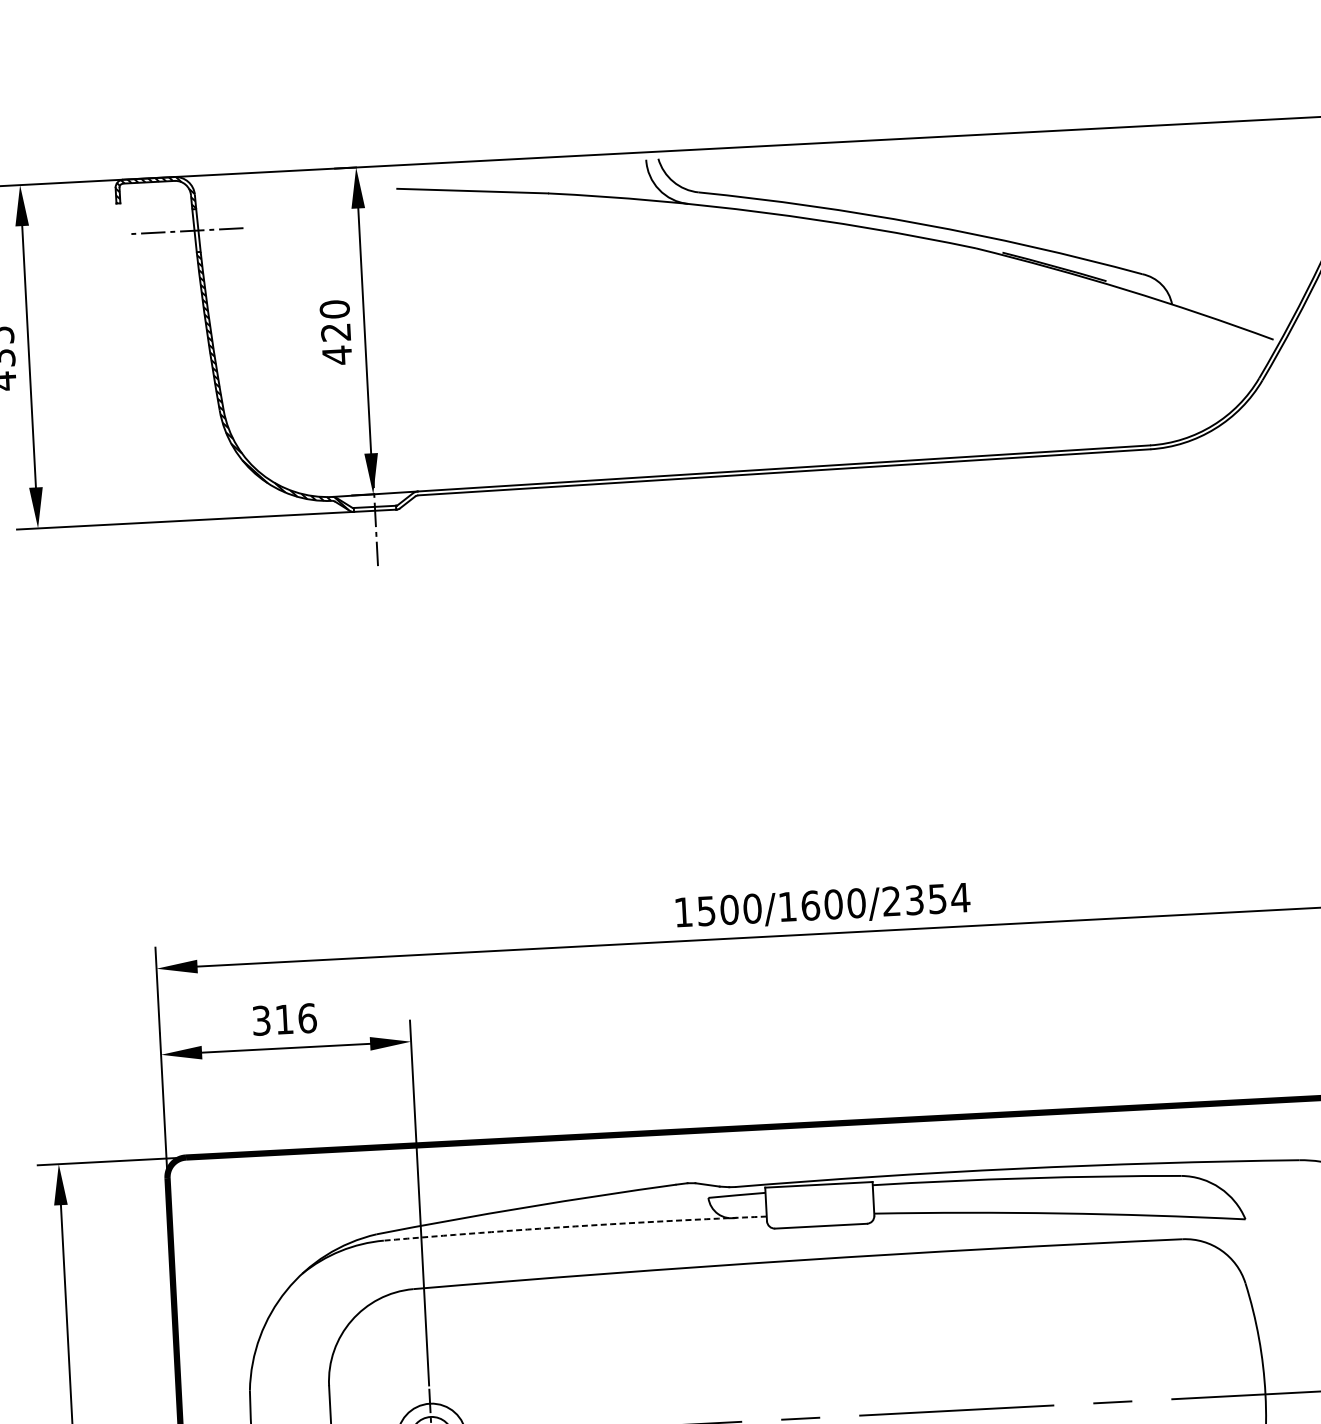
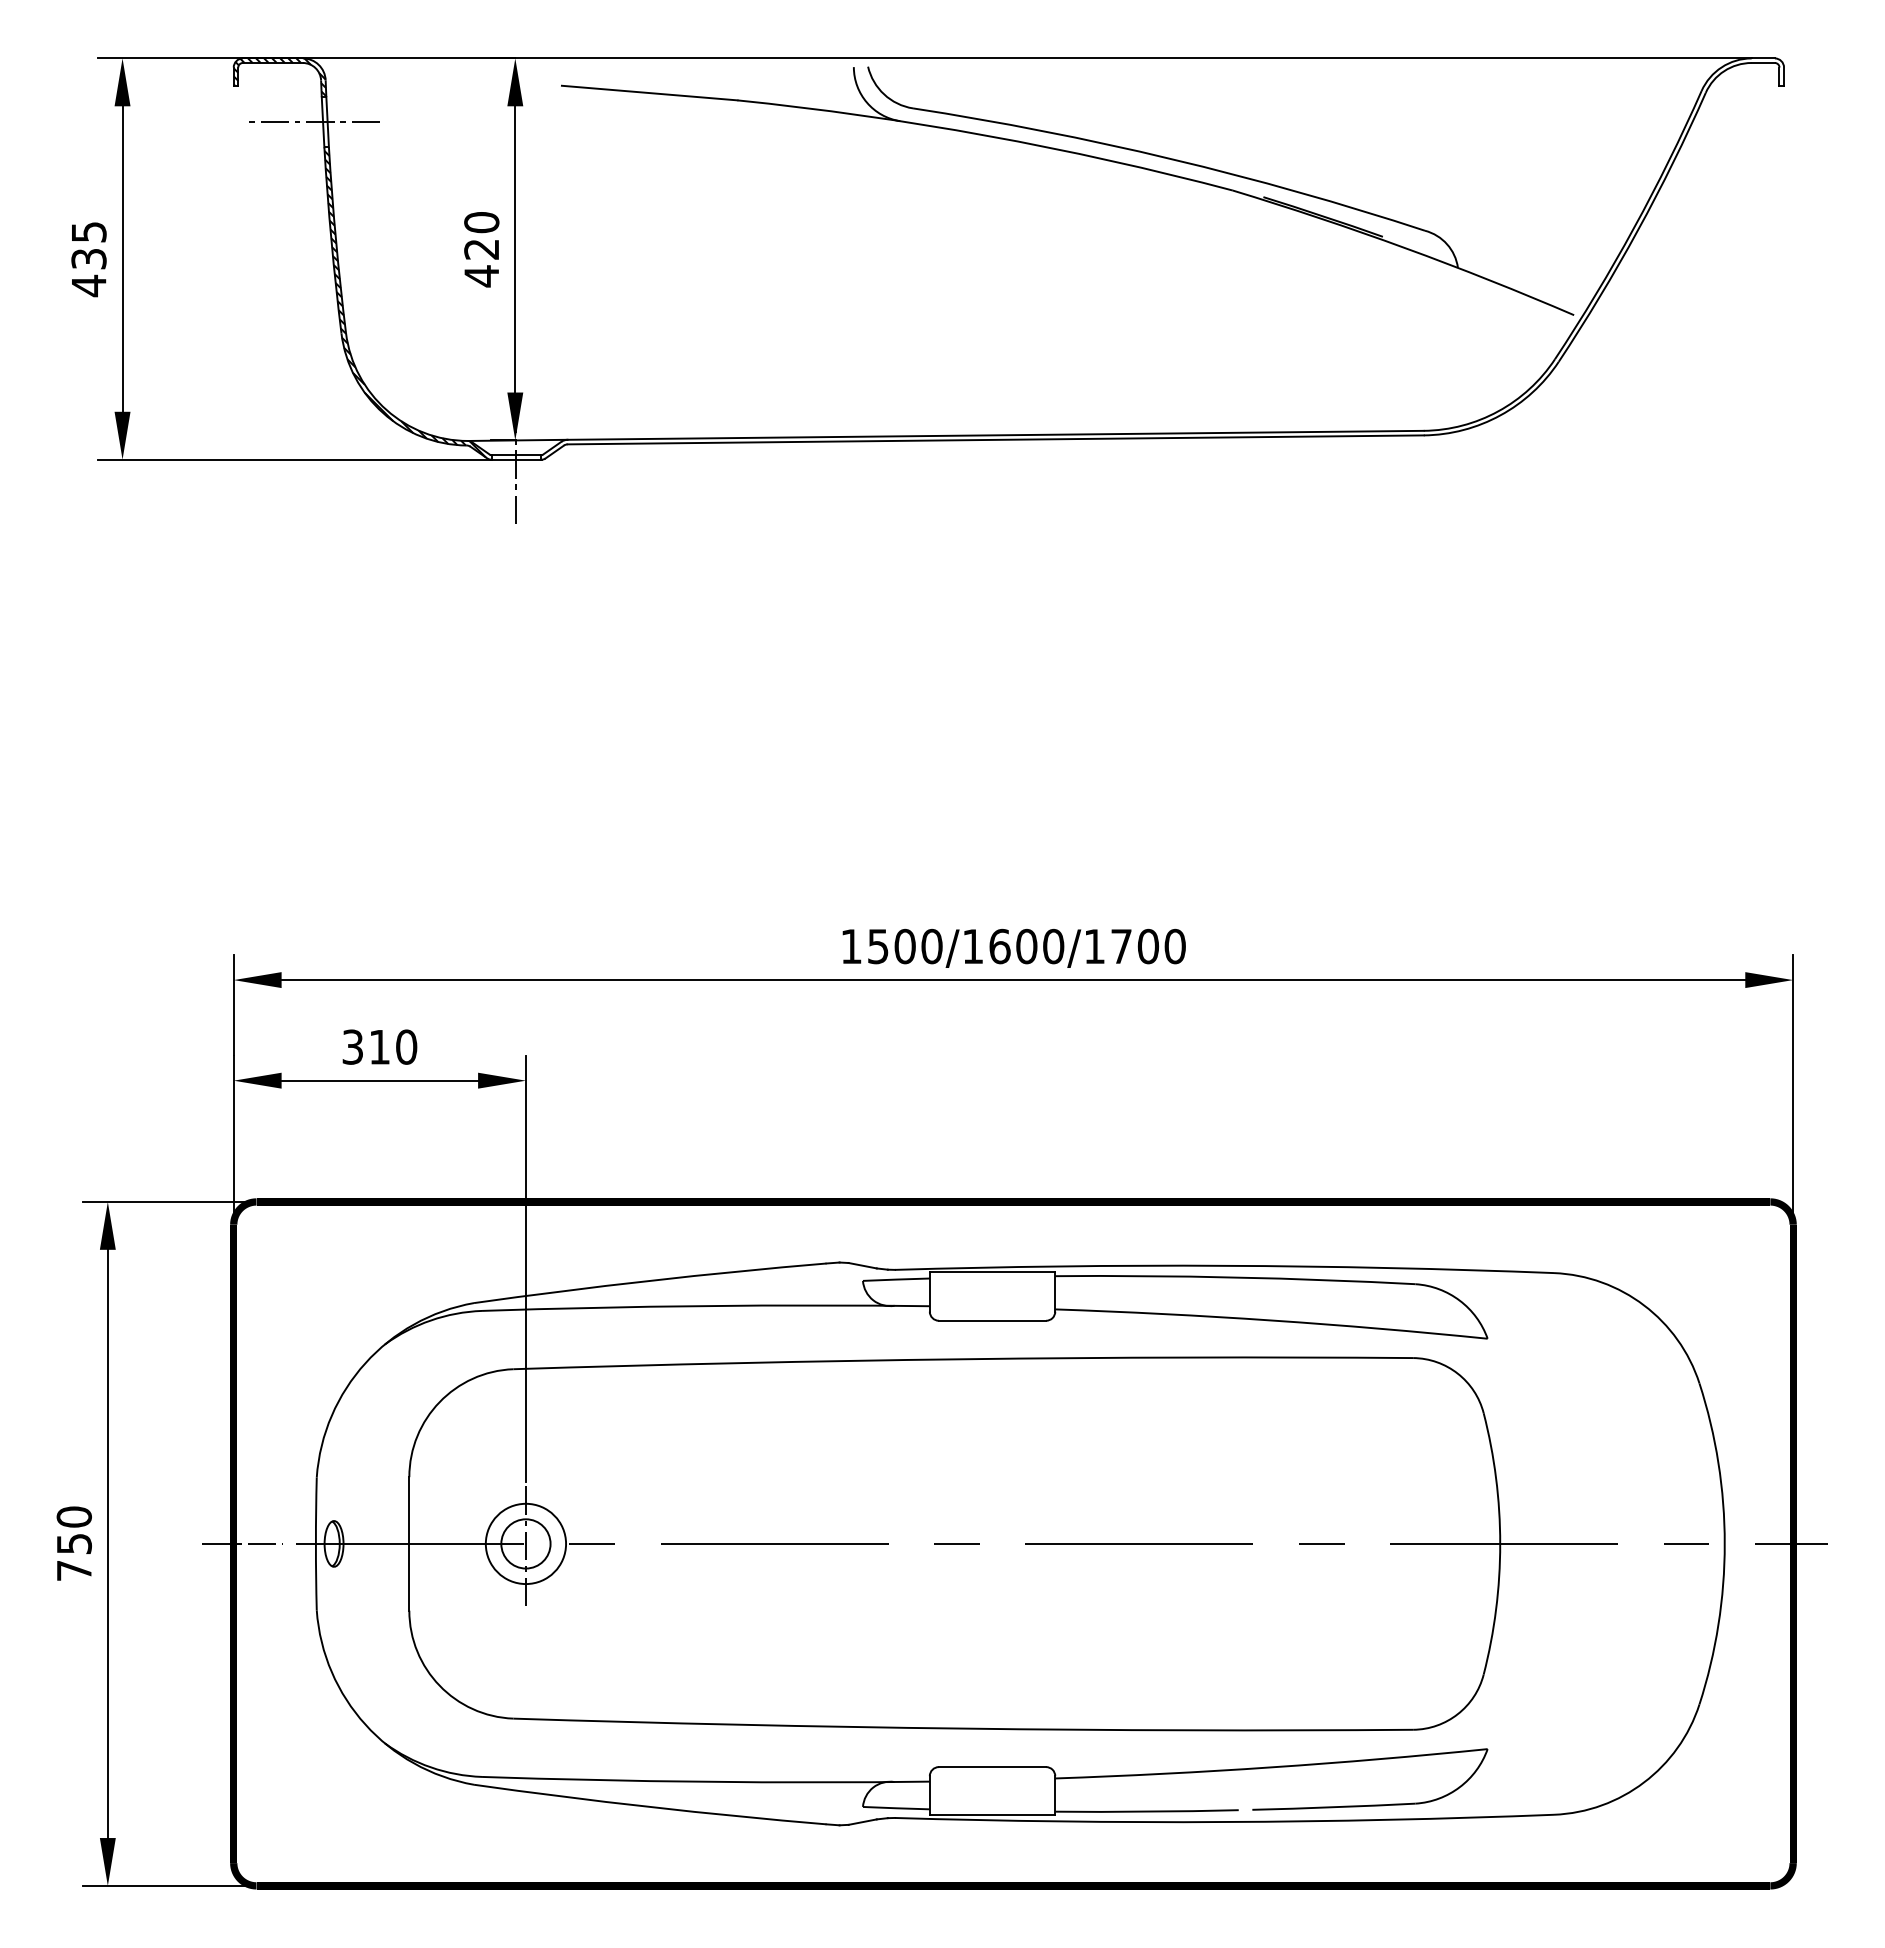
text: (926, 899) -> (1135, 946), 1500/1600/2354 -> 1500/1600/1700
text: (307, 1017) -> (406, 1046), 316 -> 310
arc: (574, 1226) -> (705, 1306), dashed -> solid

